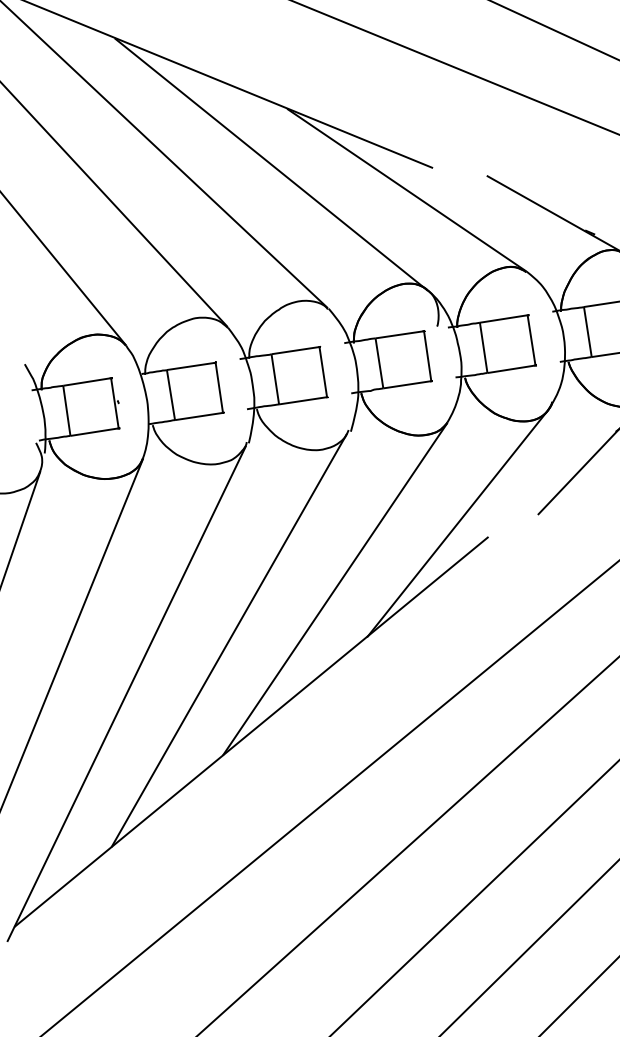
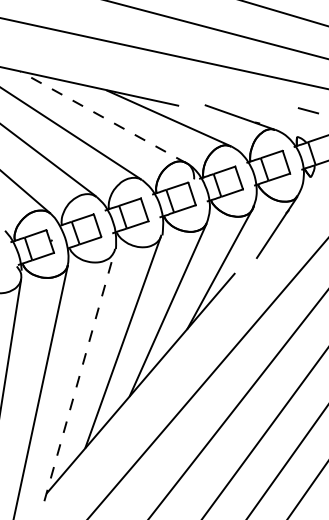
line: (271, 164) -> (103, 117), solid -> dashed
line: (126, 693) -> (79, 375), solid -> dashed

